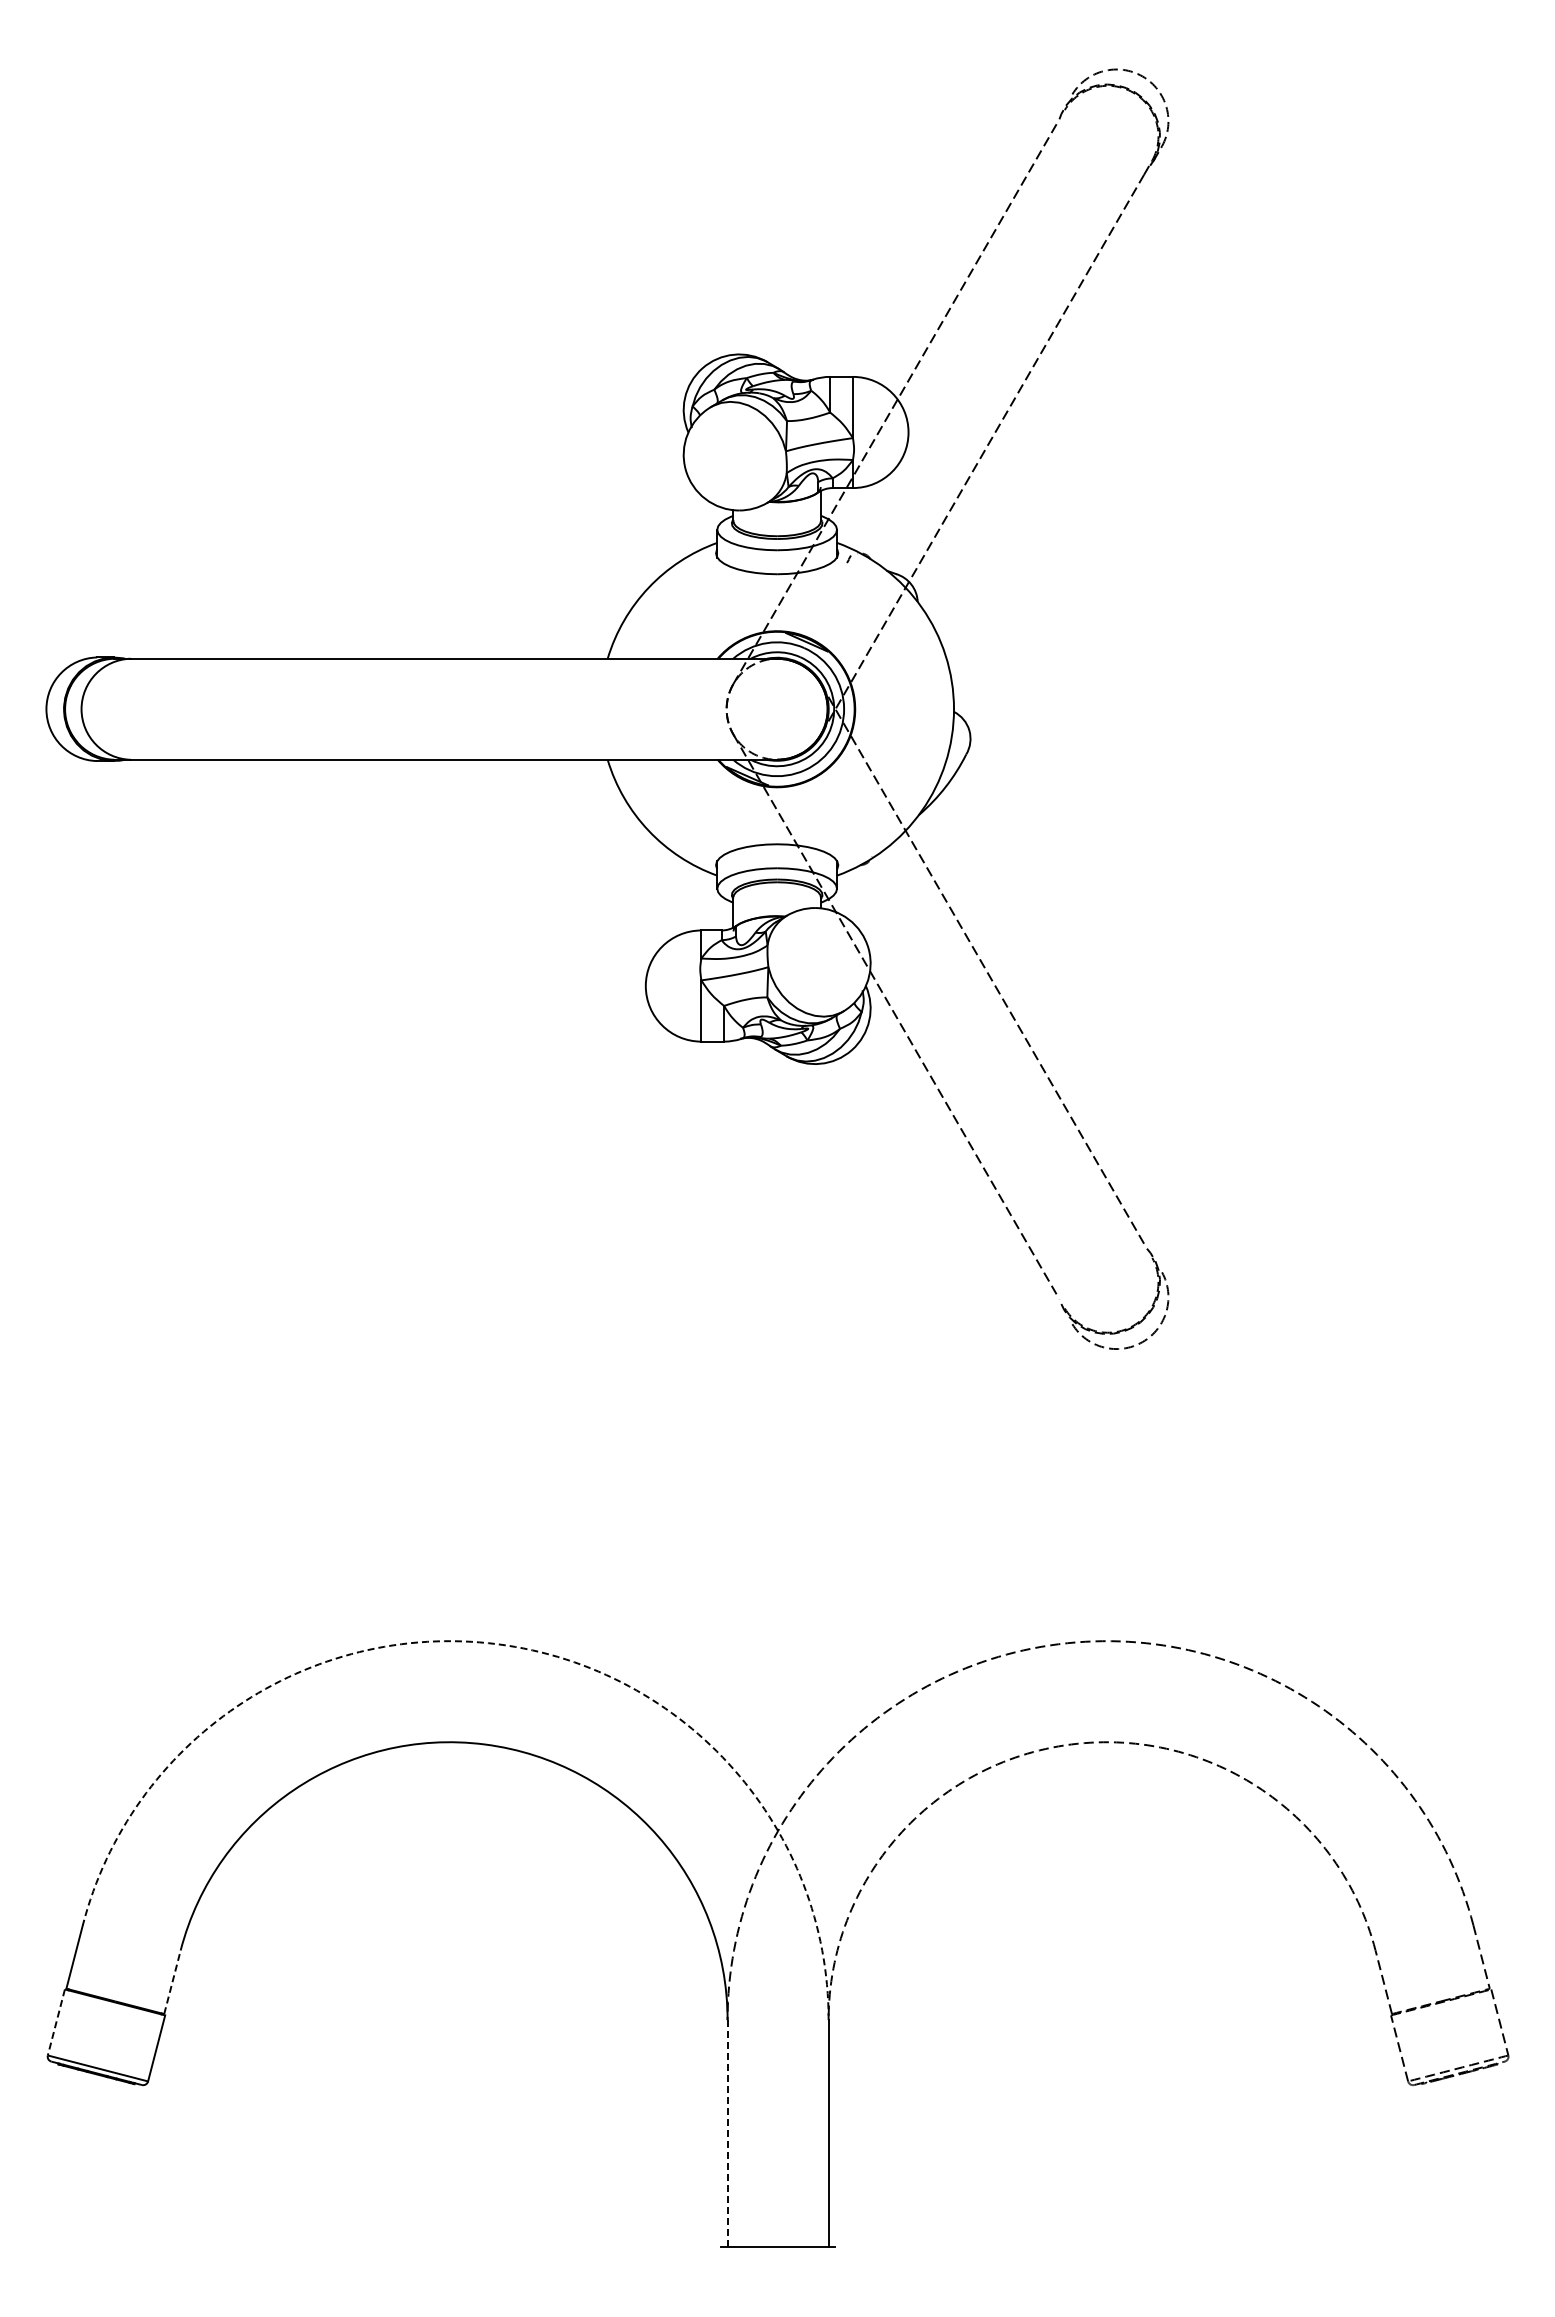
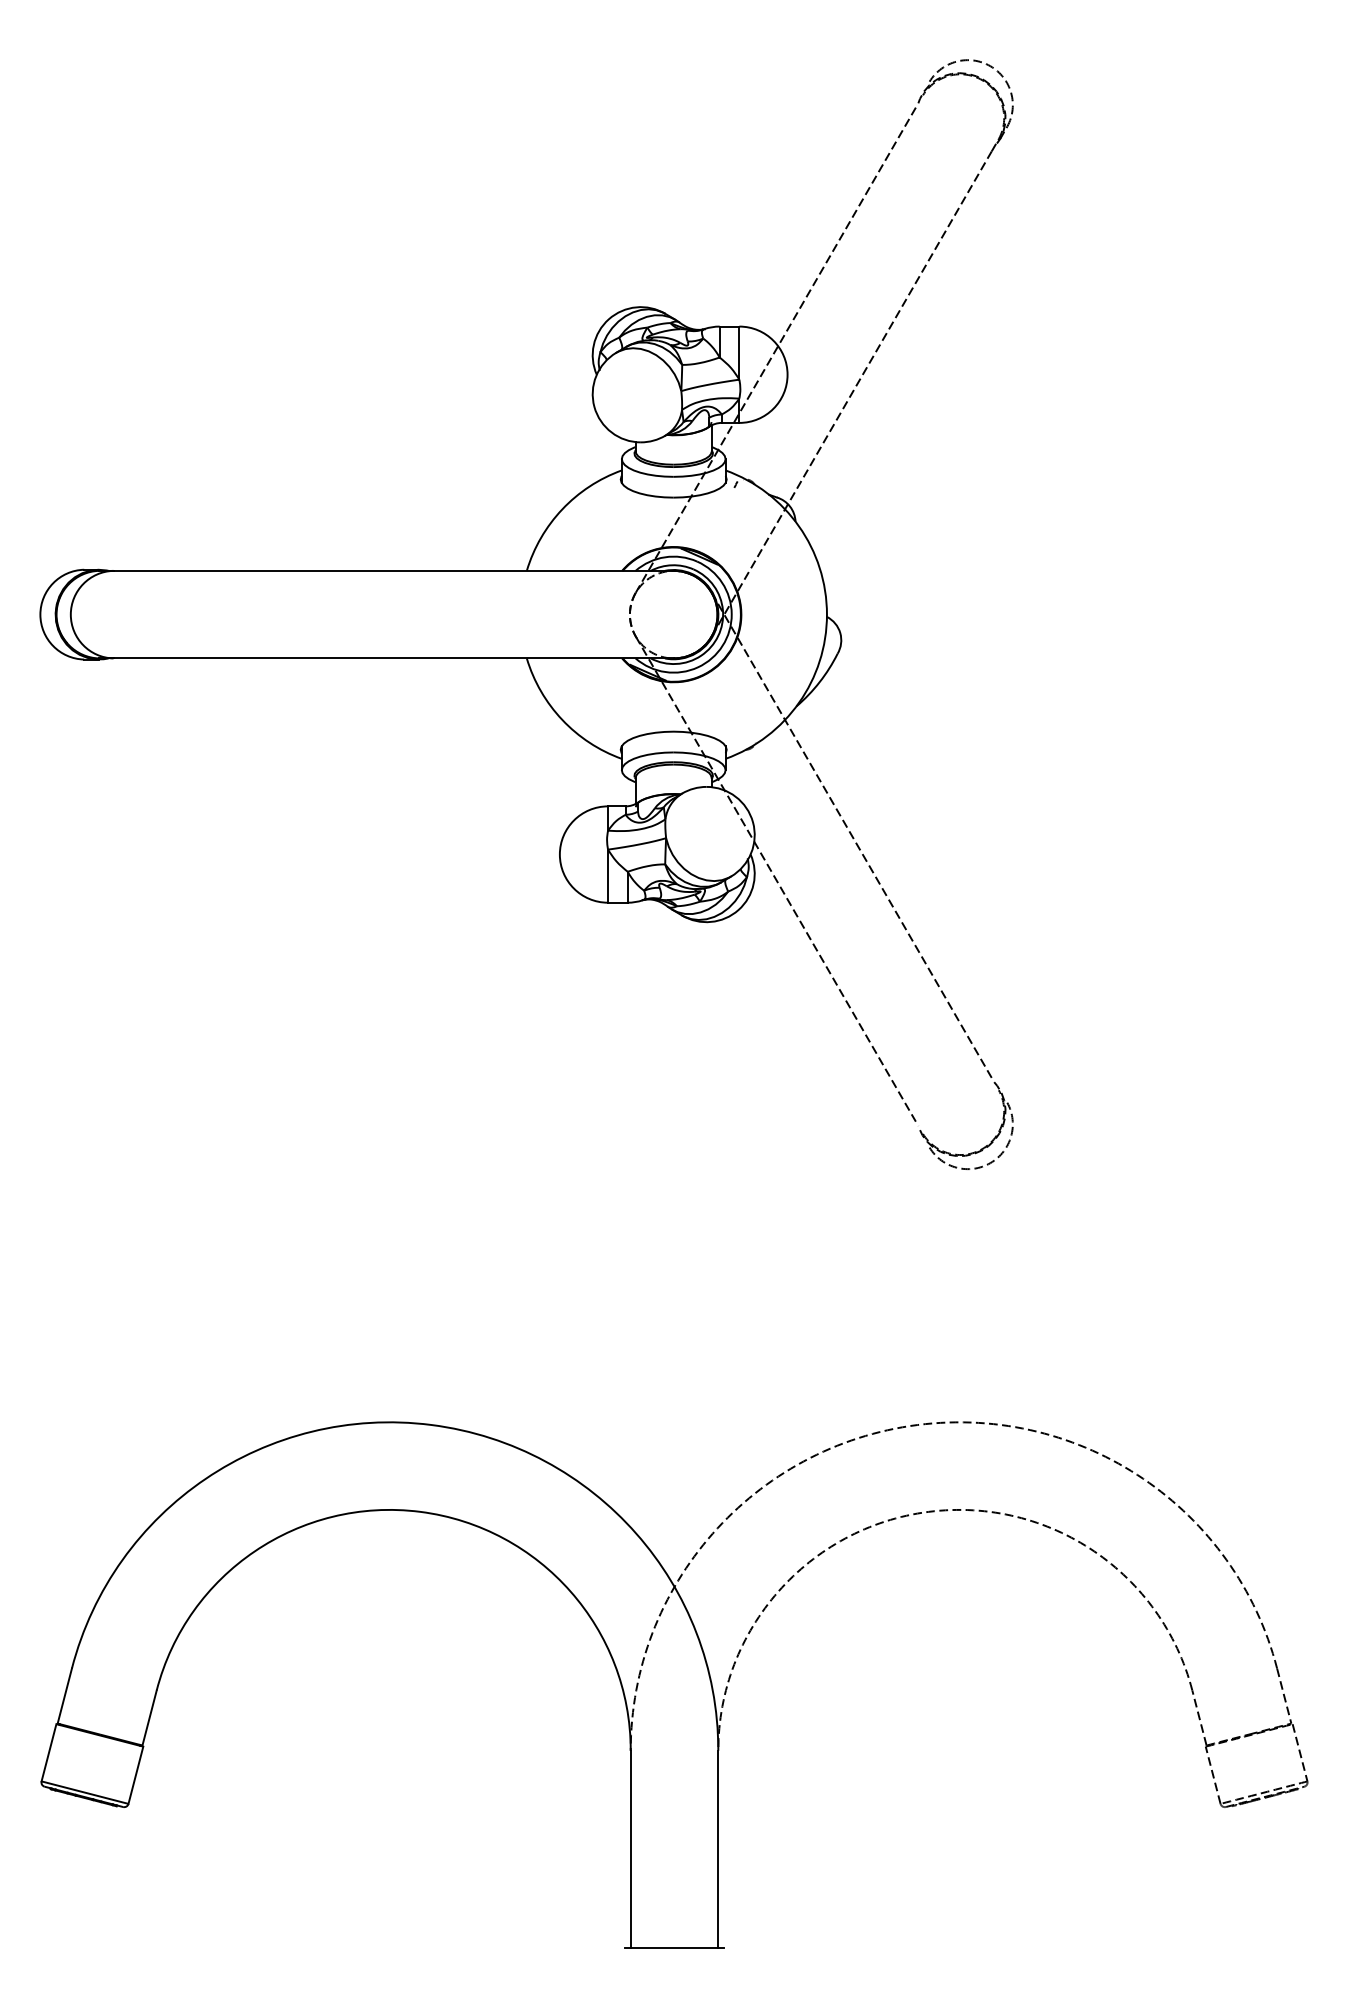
arc: (497, 1644) -> (431, 1425), dashed -> solid
line: (172, 1982) -> (149, 1718), dashed -> solid
line: (56, 2022) -> (49, 1752), dashed -> solid
line: (727, 2133) -> (630, 1849), dashed -> solid

